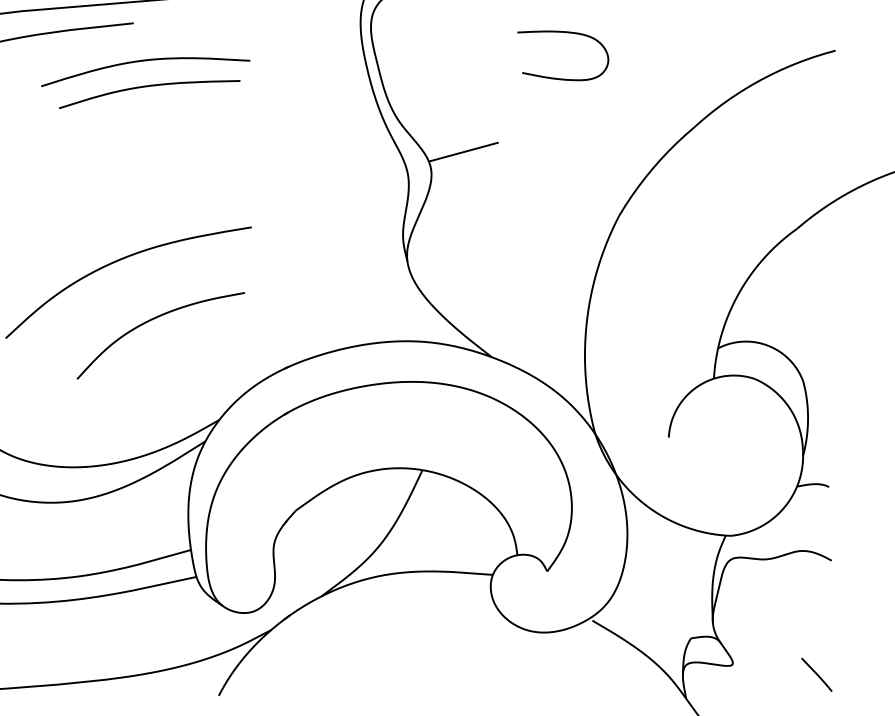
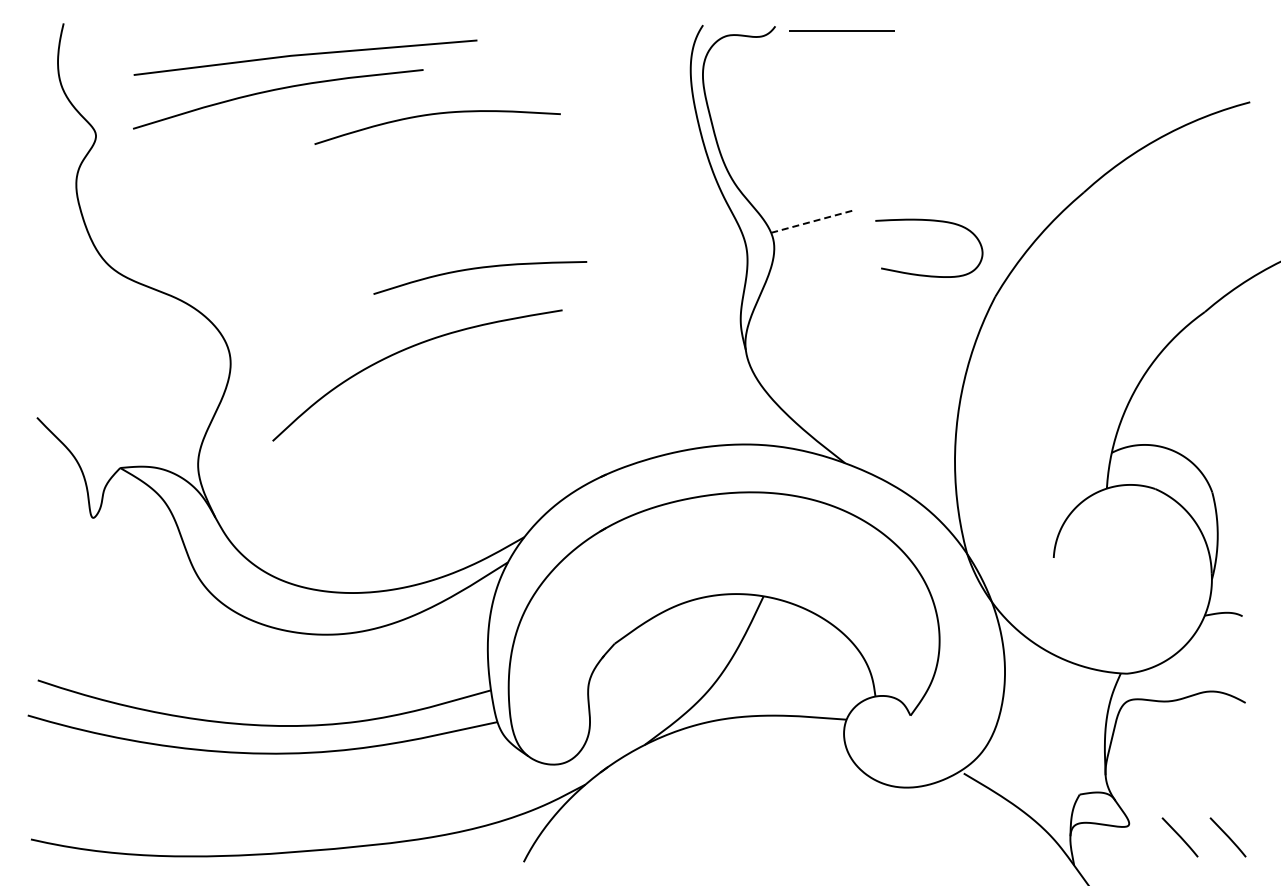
curve: (563, 33) -> (929, 221), moved
curve: (146, 87) -> (476, 269), moved
line: (463, 151) -> (812, 221), solid -> dashed
curve: (153, 320) -> (446, 419), removed
line: (775, 674) -> (1179, 837), added

